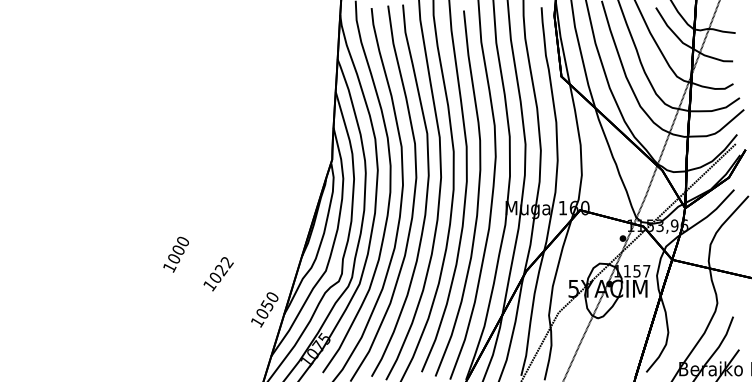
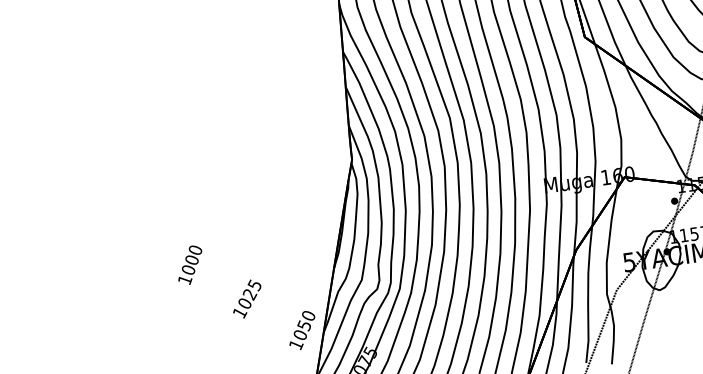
text: (175, 254) -> (189, 265), moved
text: (226, 262) -> (254, 285), 1022 -> 1025

